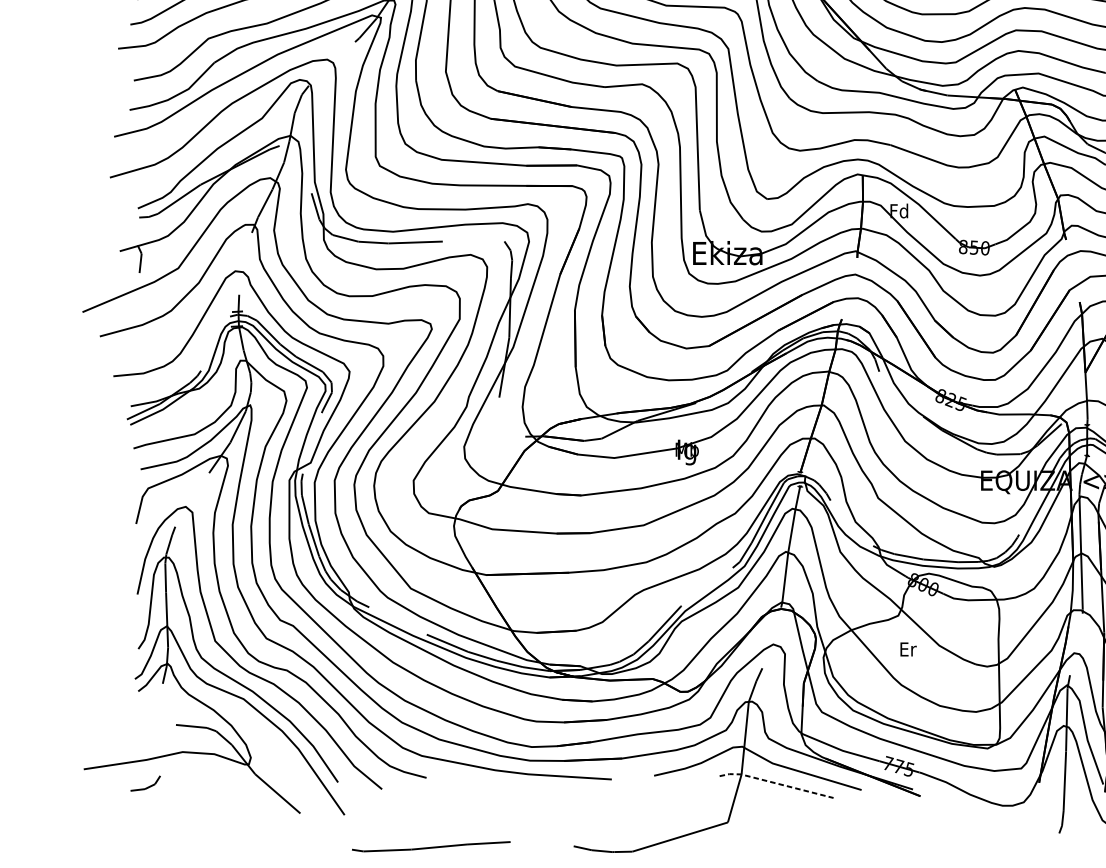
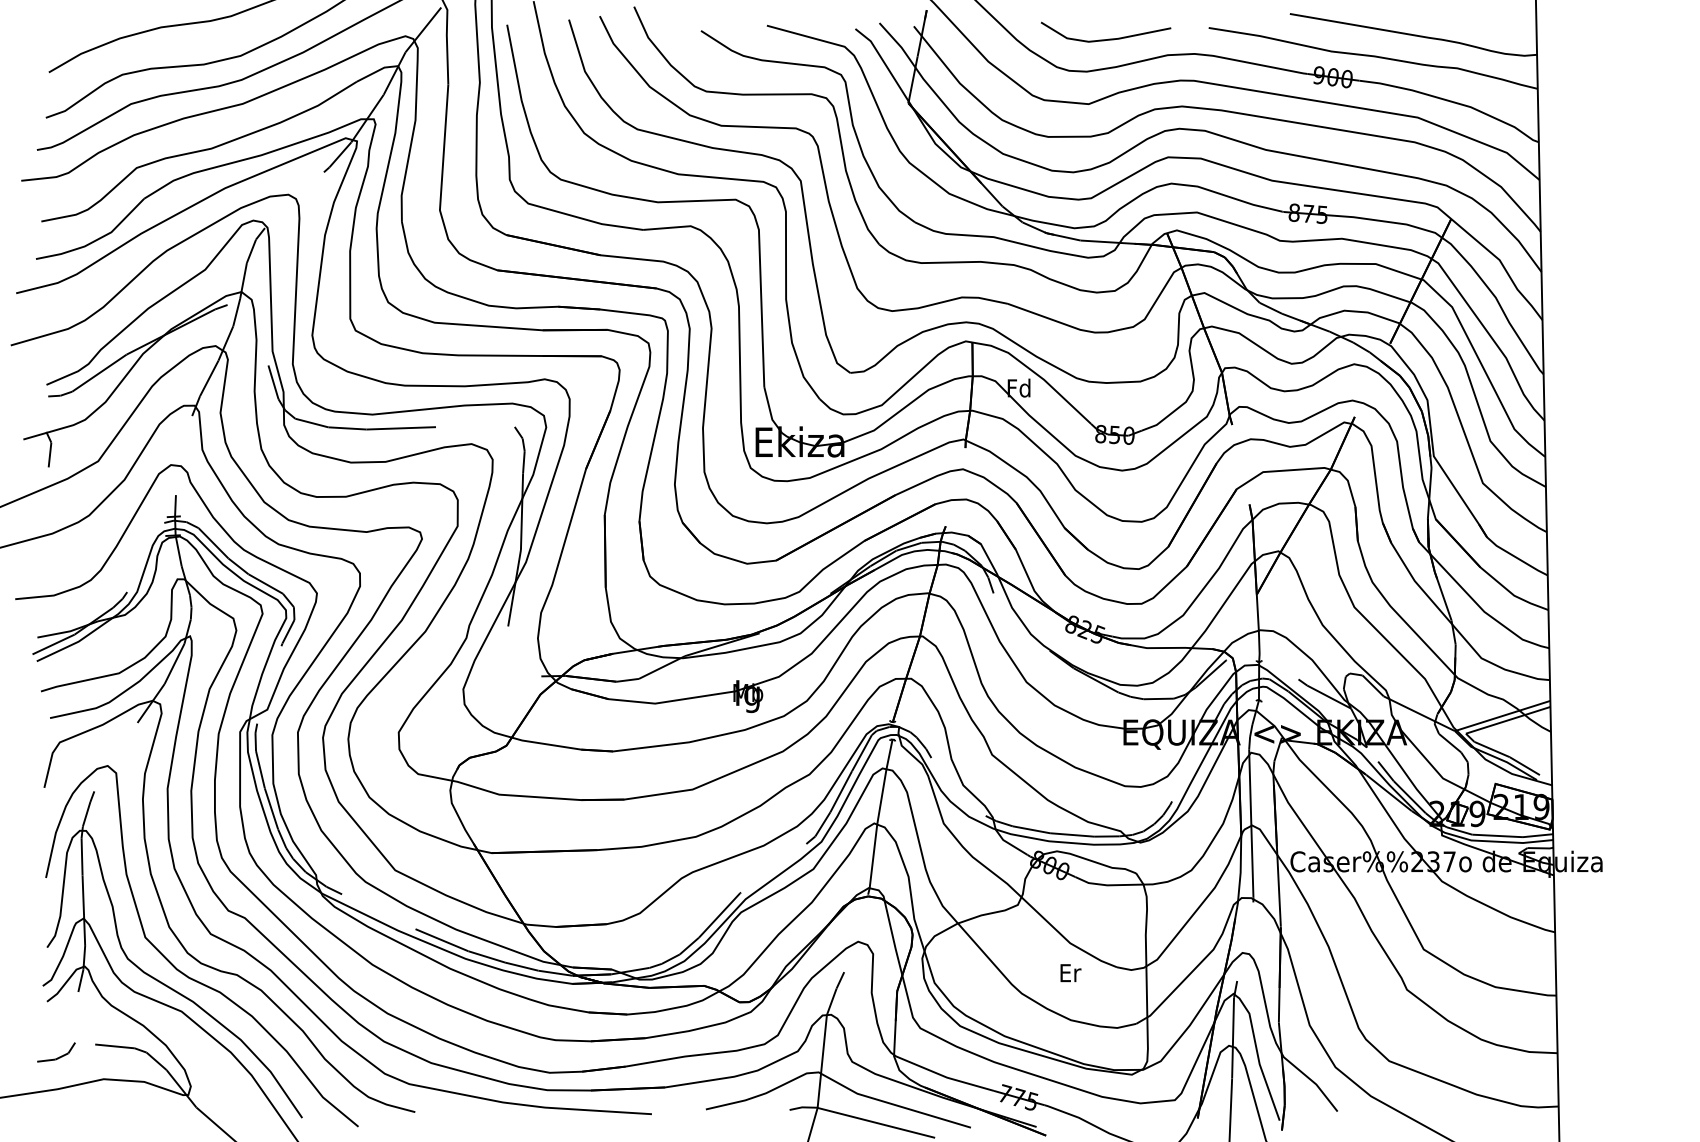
text: (908, 649) -> (1070, 973), moved
line: (776, 783) -> (862, 1119), dashed -> solid
line: (148, 786) -> (59, 1056), moved

